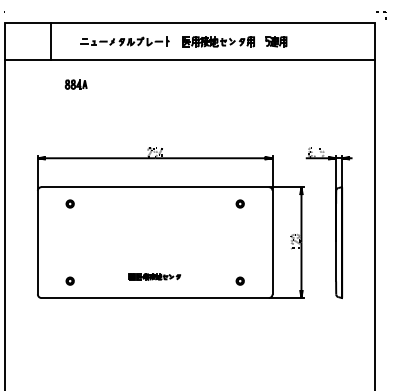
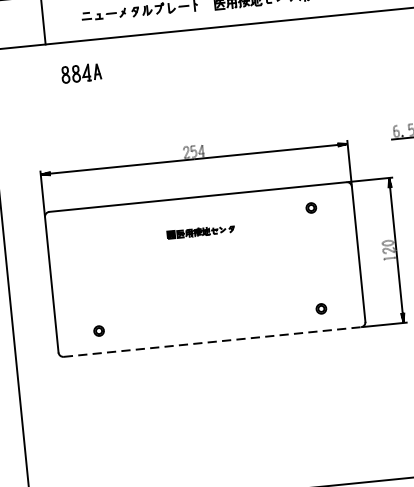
part: (75, 84) -> (80, 73), size x1.4
part: (69, 203) -> (88, 229), removed
part: (154, 276) -> (200, 231), moved
line: (155, 298) -> (212, 342), solid -> dashed

